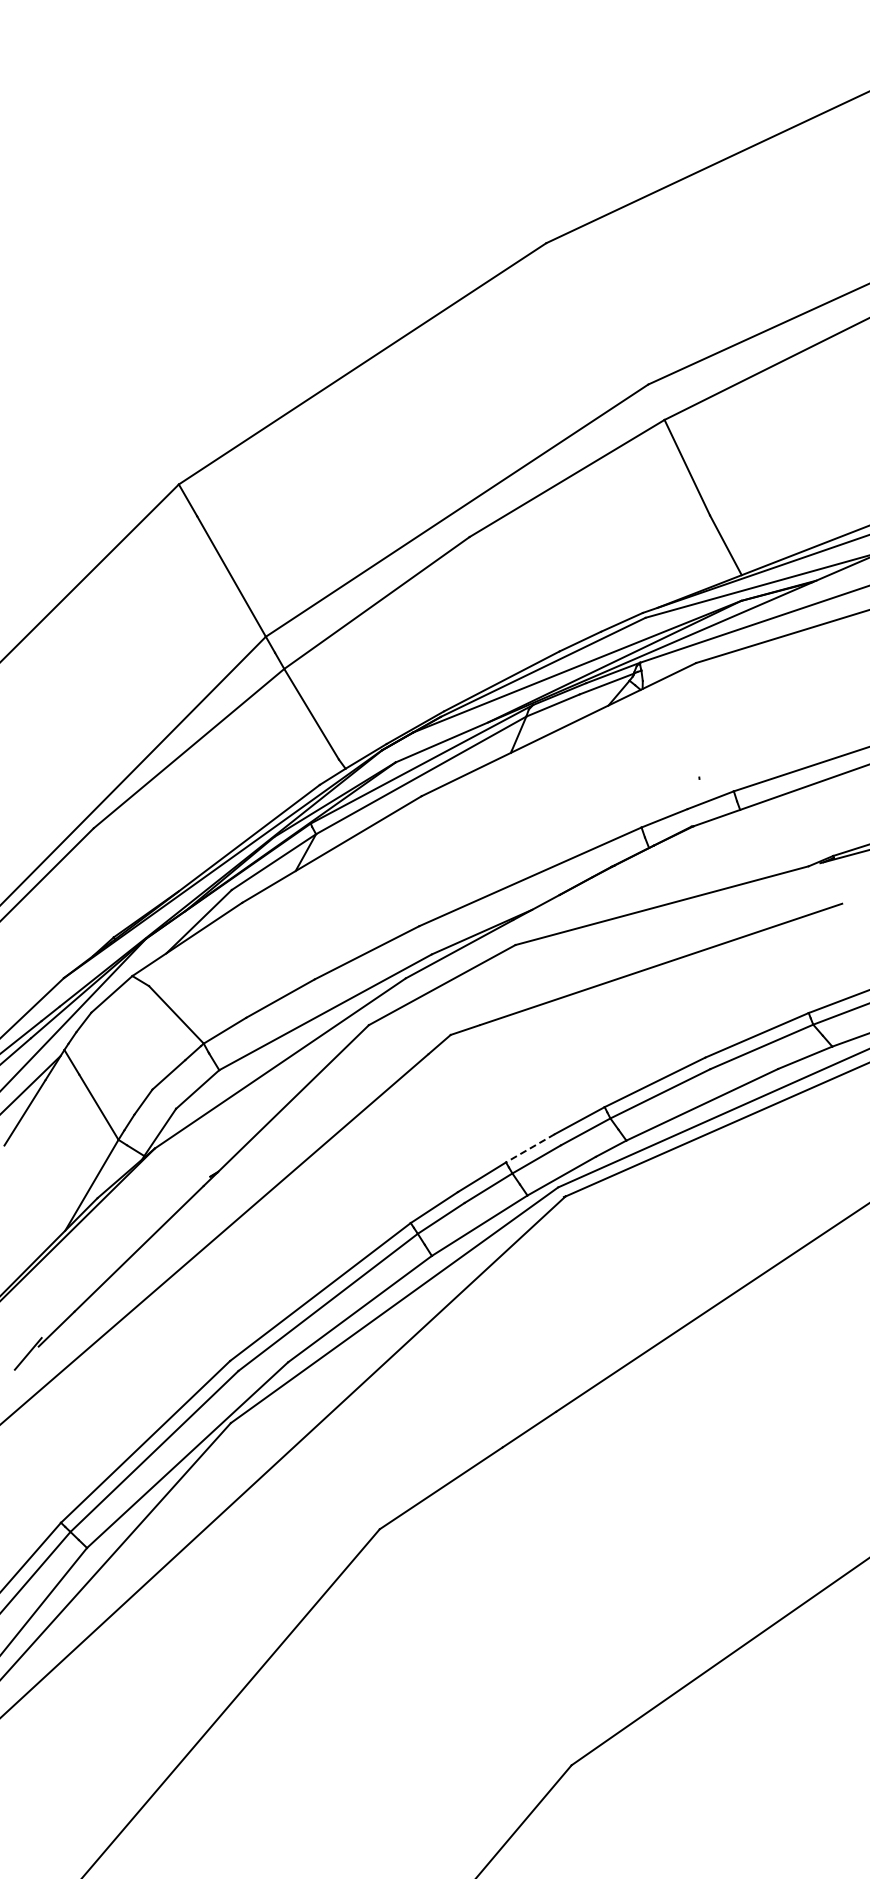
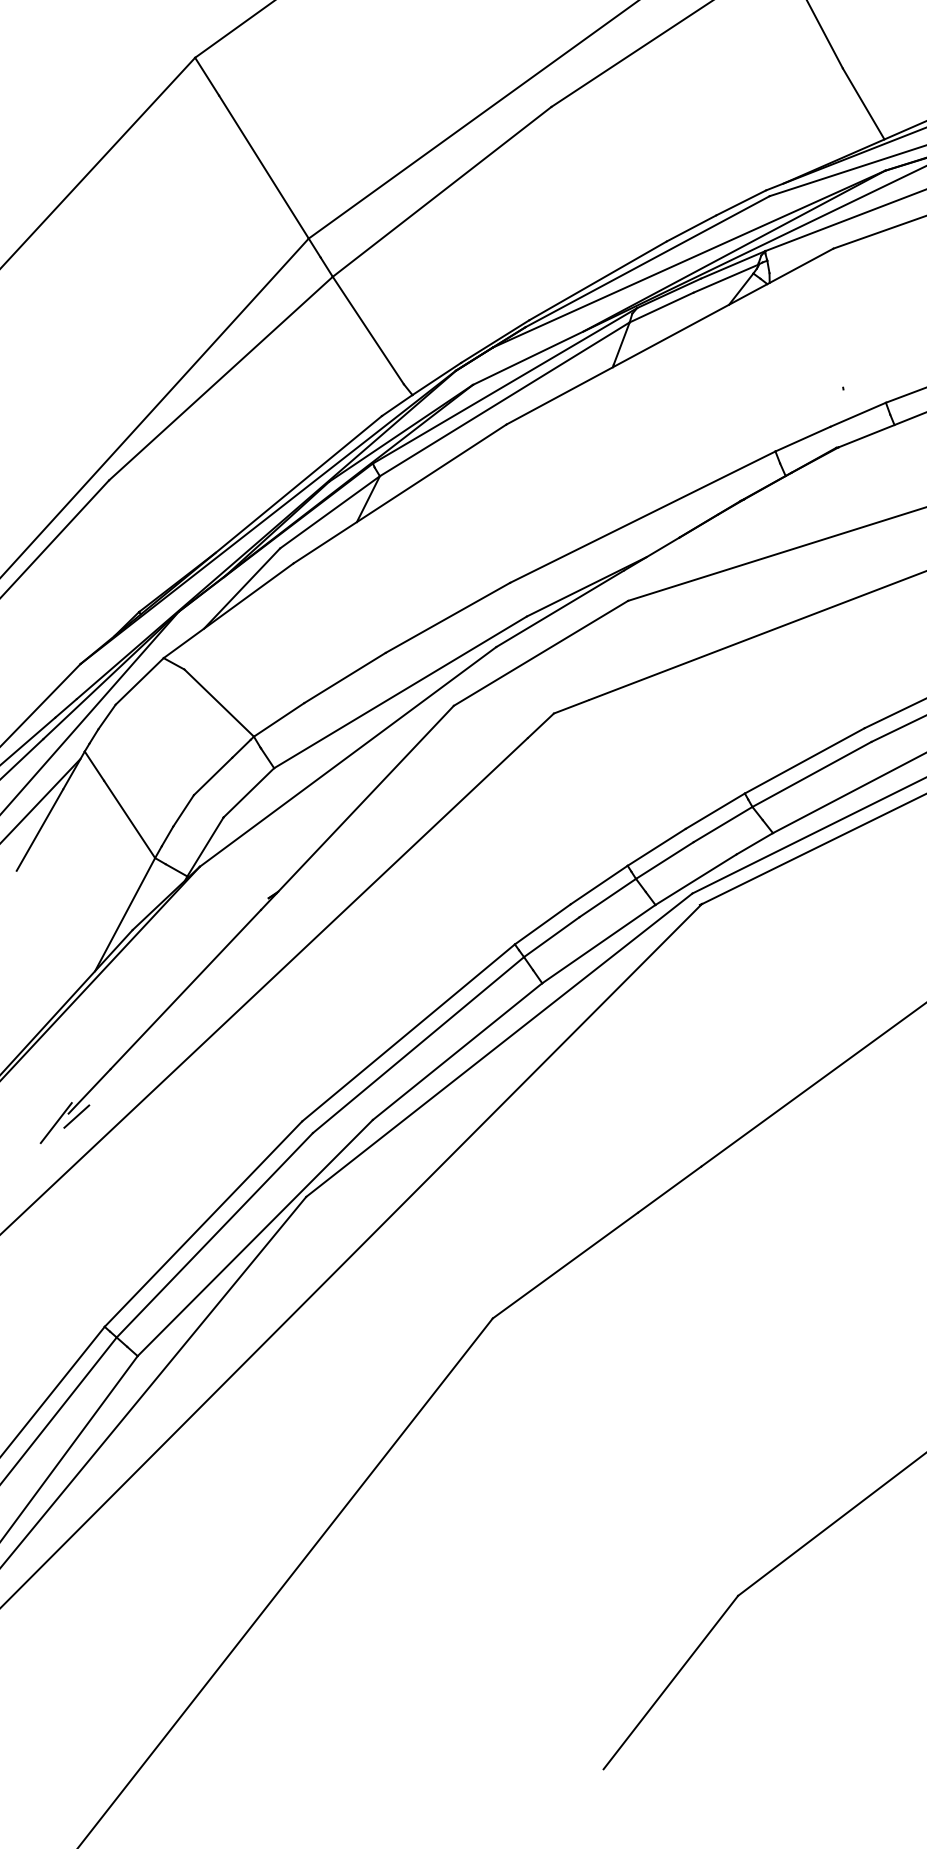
line: (530, 1148) -> (656, 847), dashed -> solid
line: (44, 1349) -> (75, 1116), added

